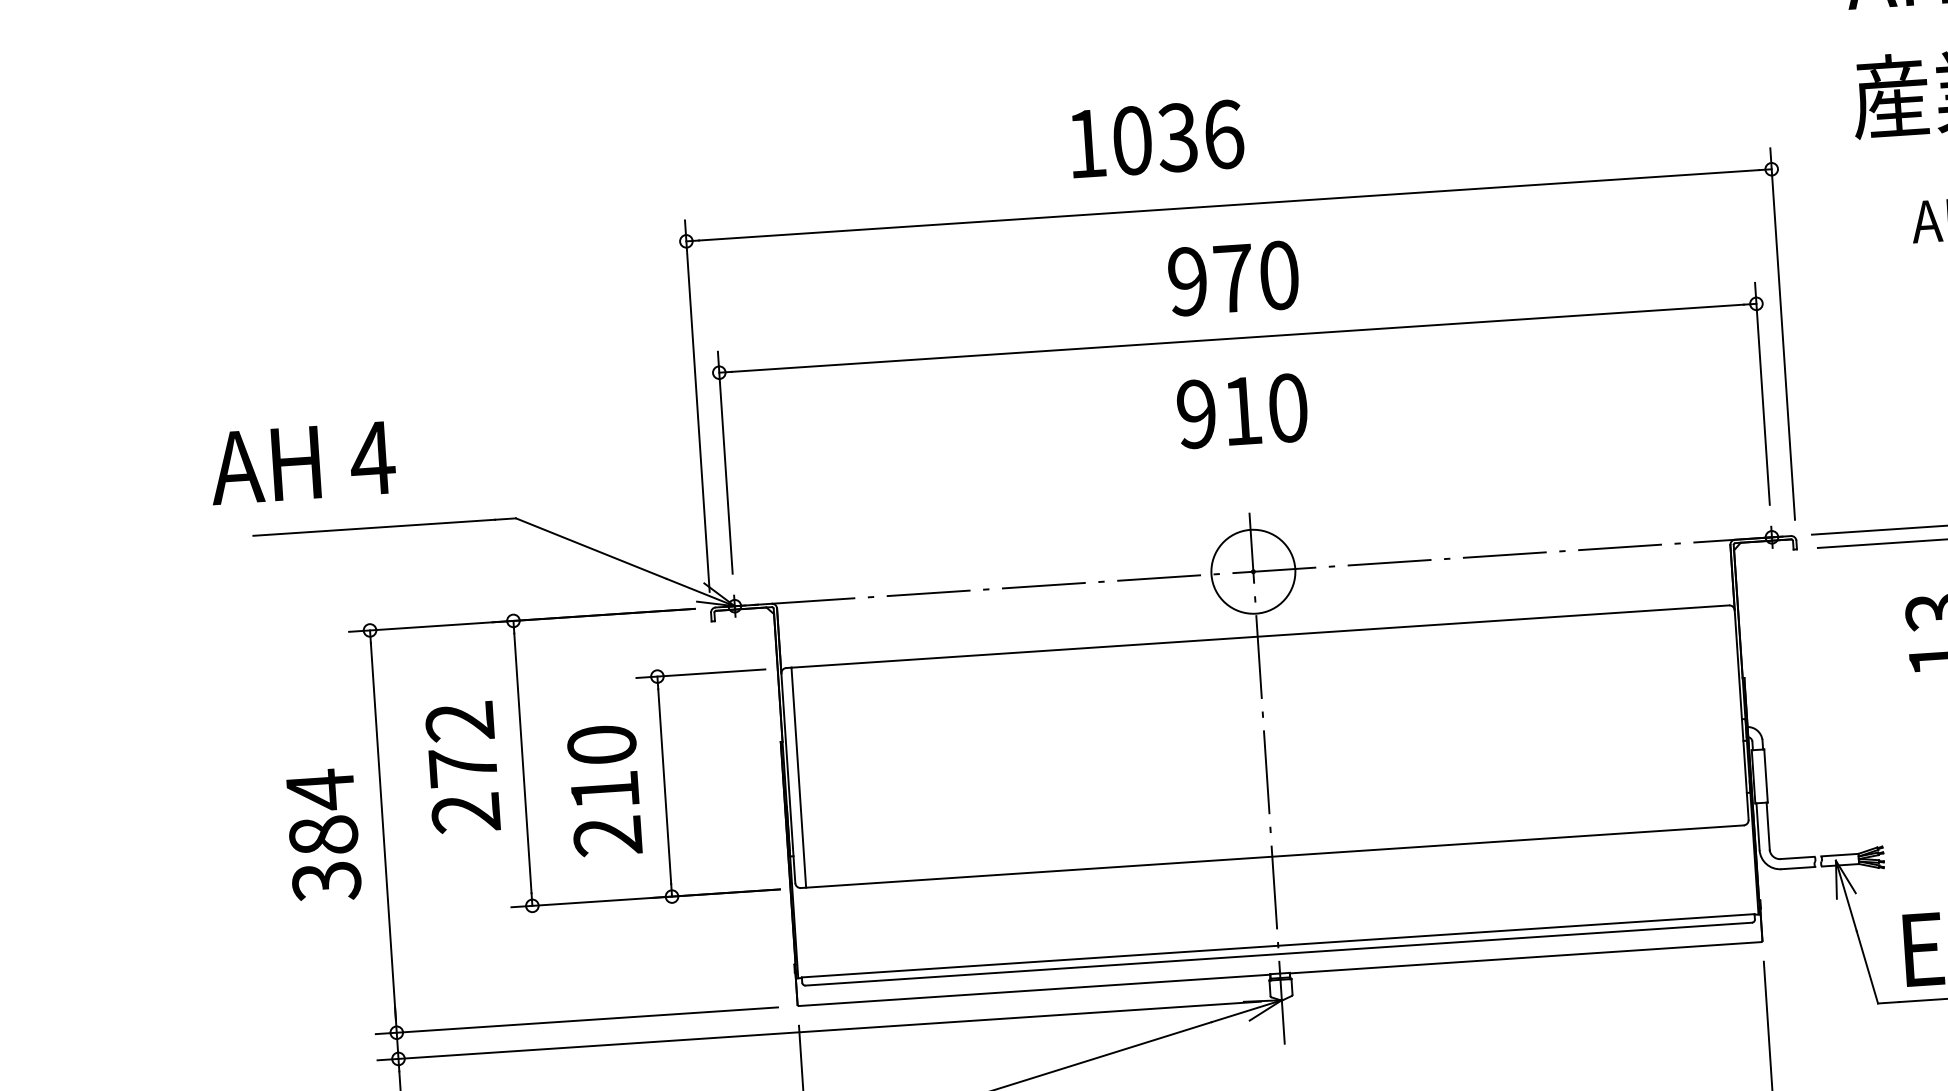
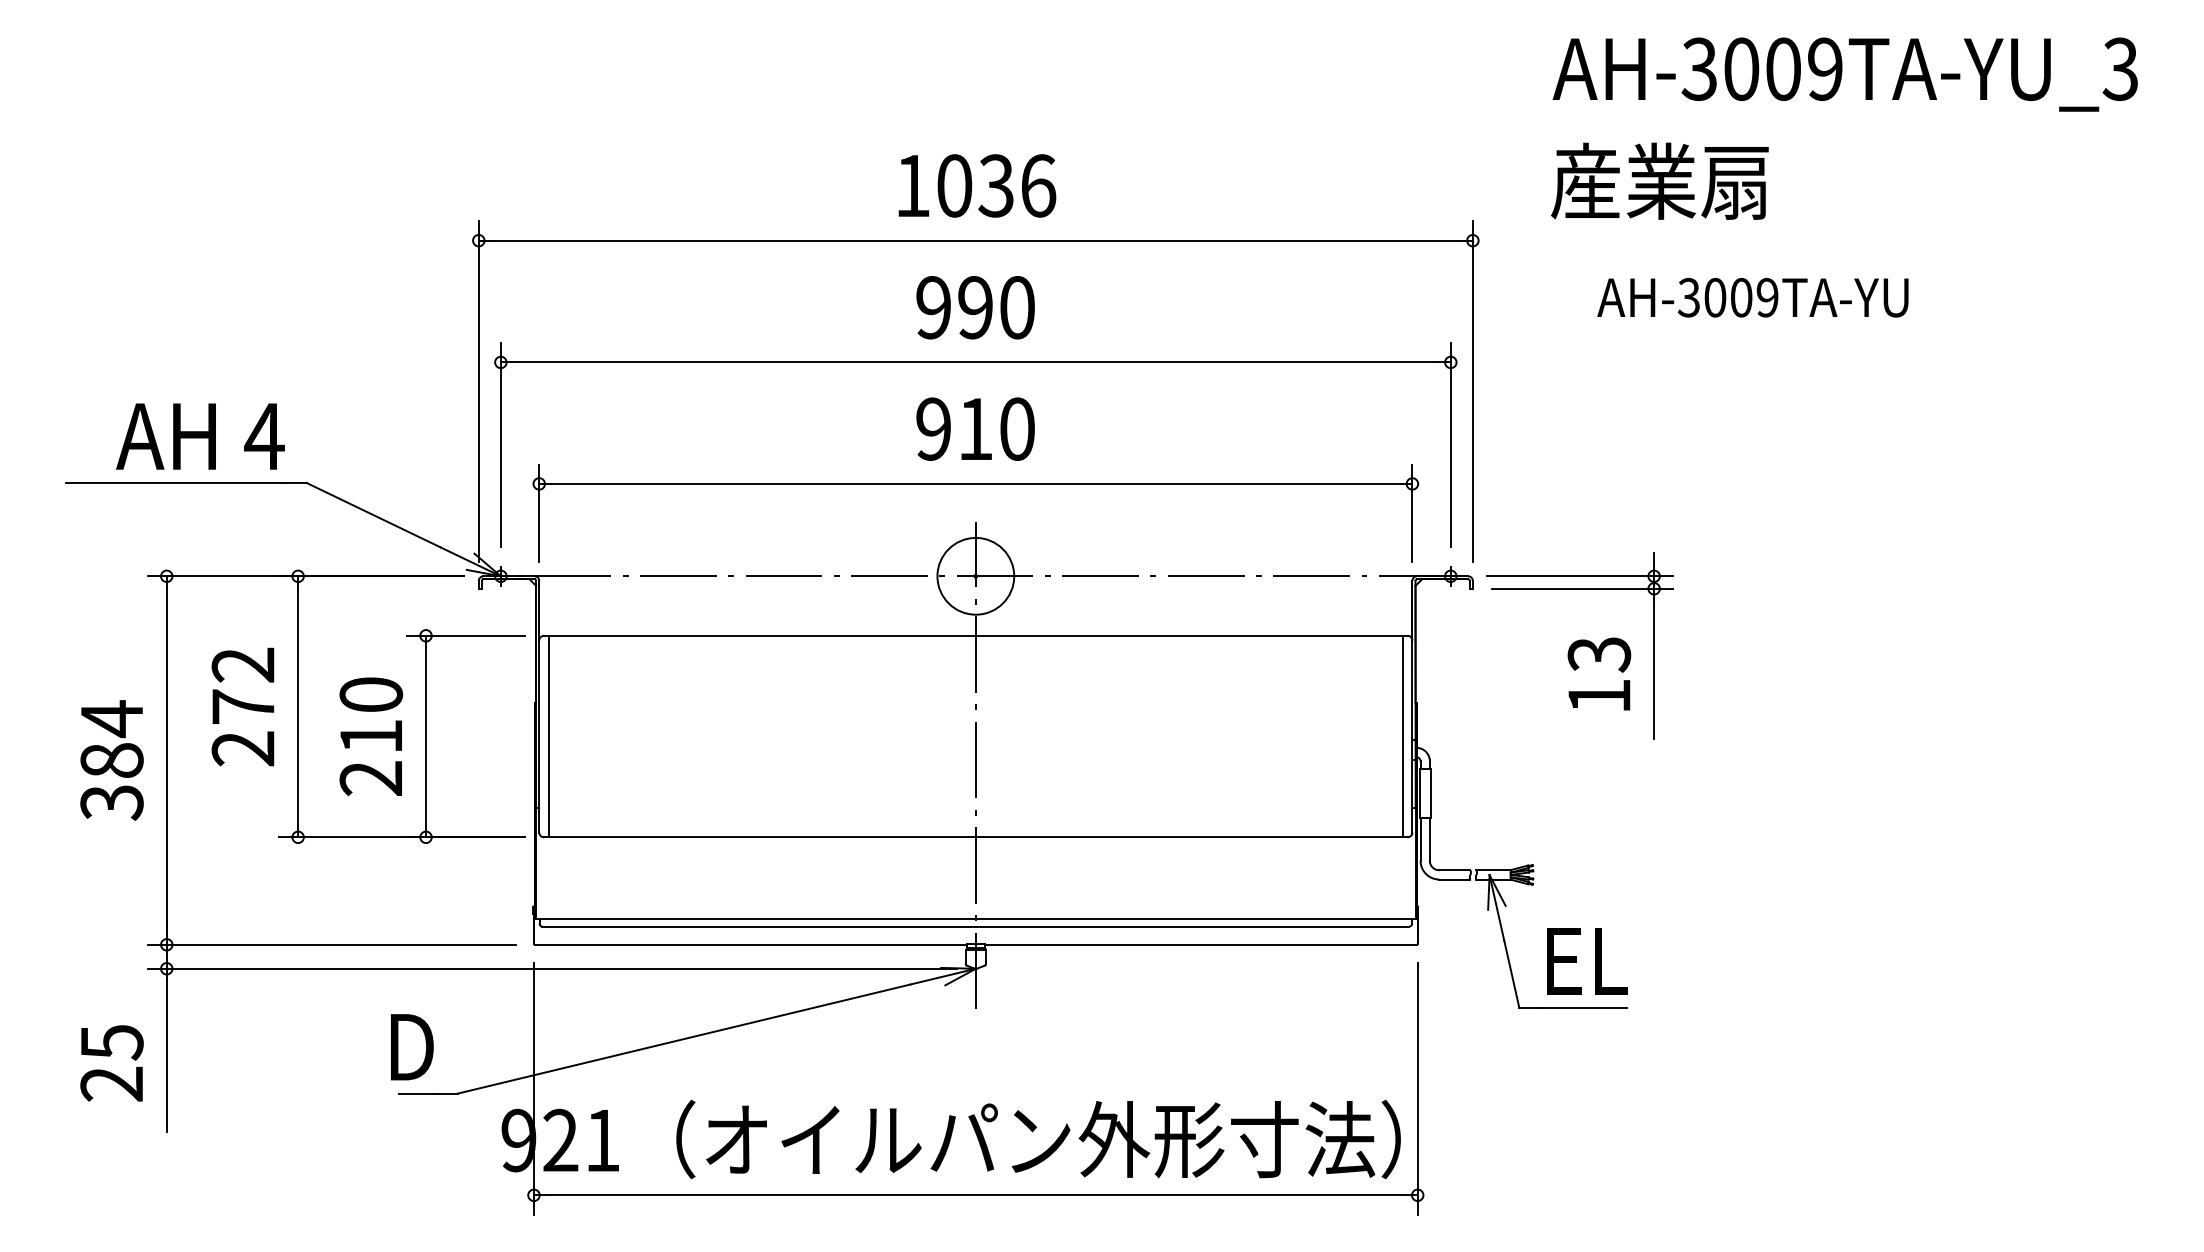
text: (1157, 138) -> (977, 185), moved
text: (1233, 278) -> (975, 307), 970 -> 990
text: (302, 462) -> (200, 436), moved
part: (1246, 471) -> (975, 484), added
line: (1730, 715) -> (1402, 736), added

